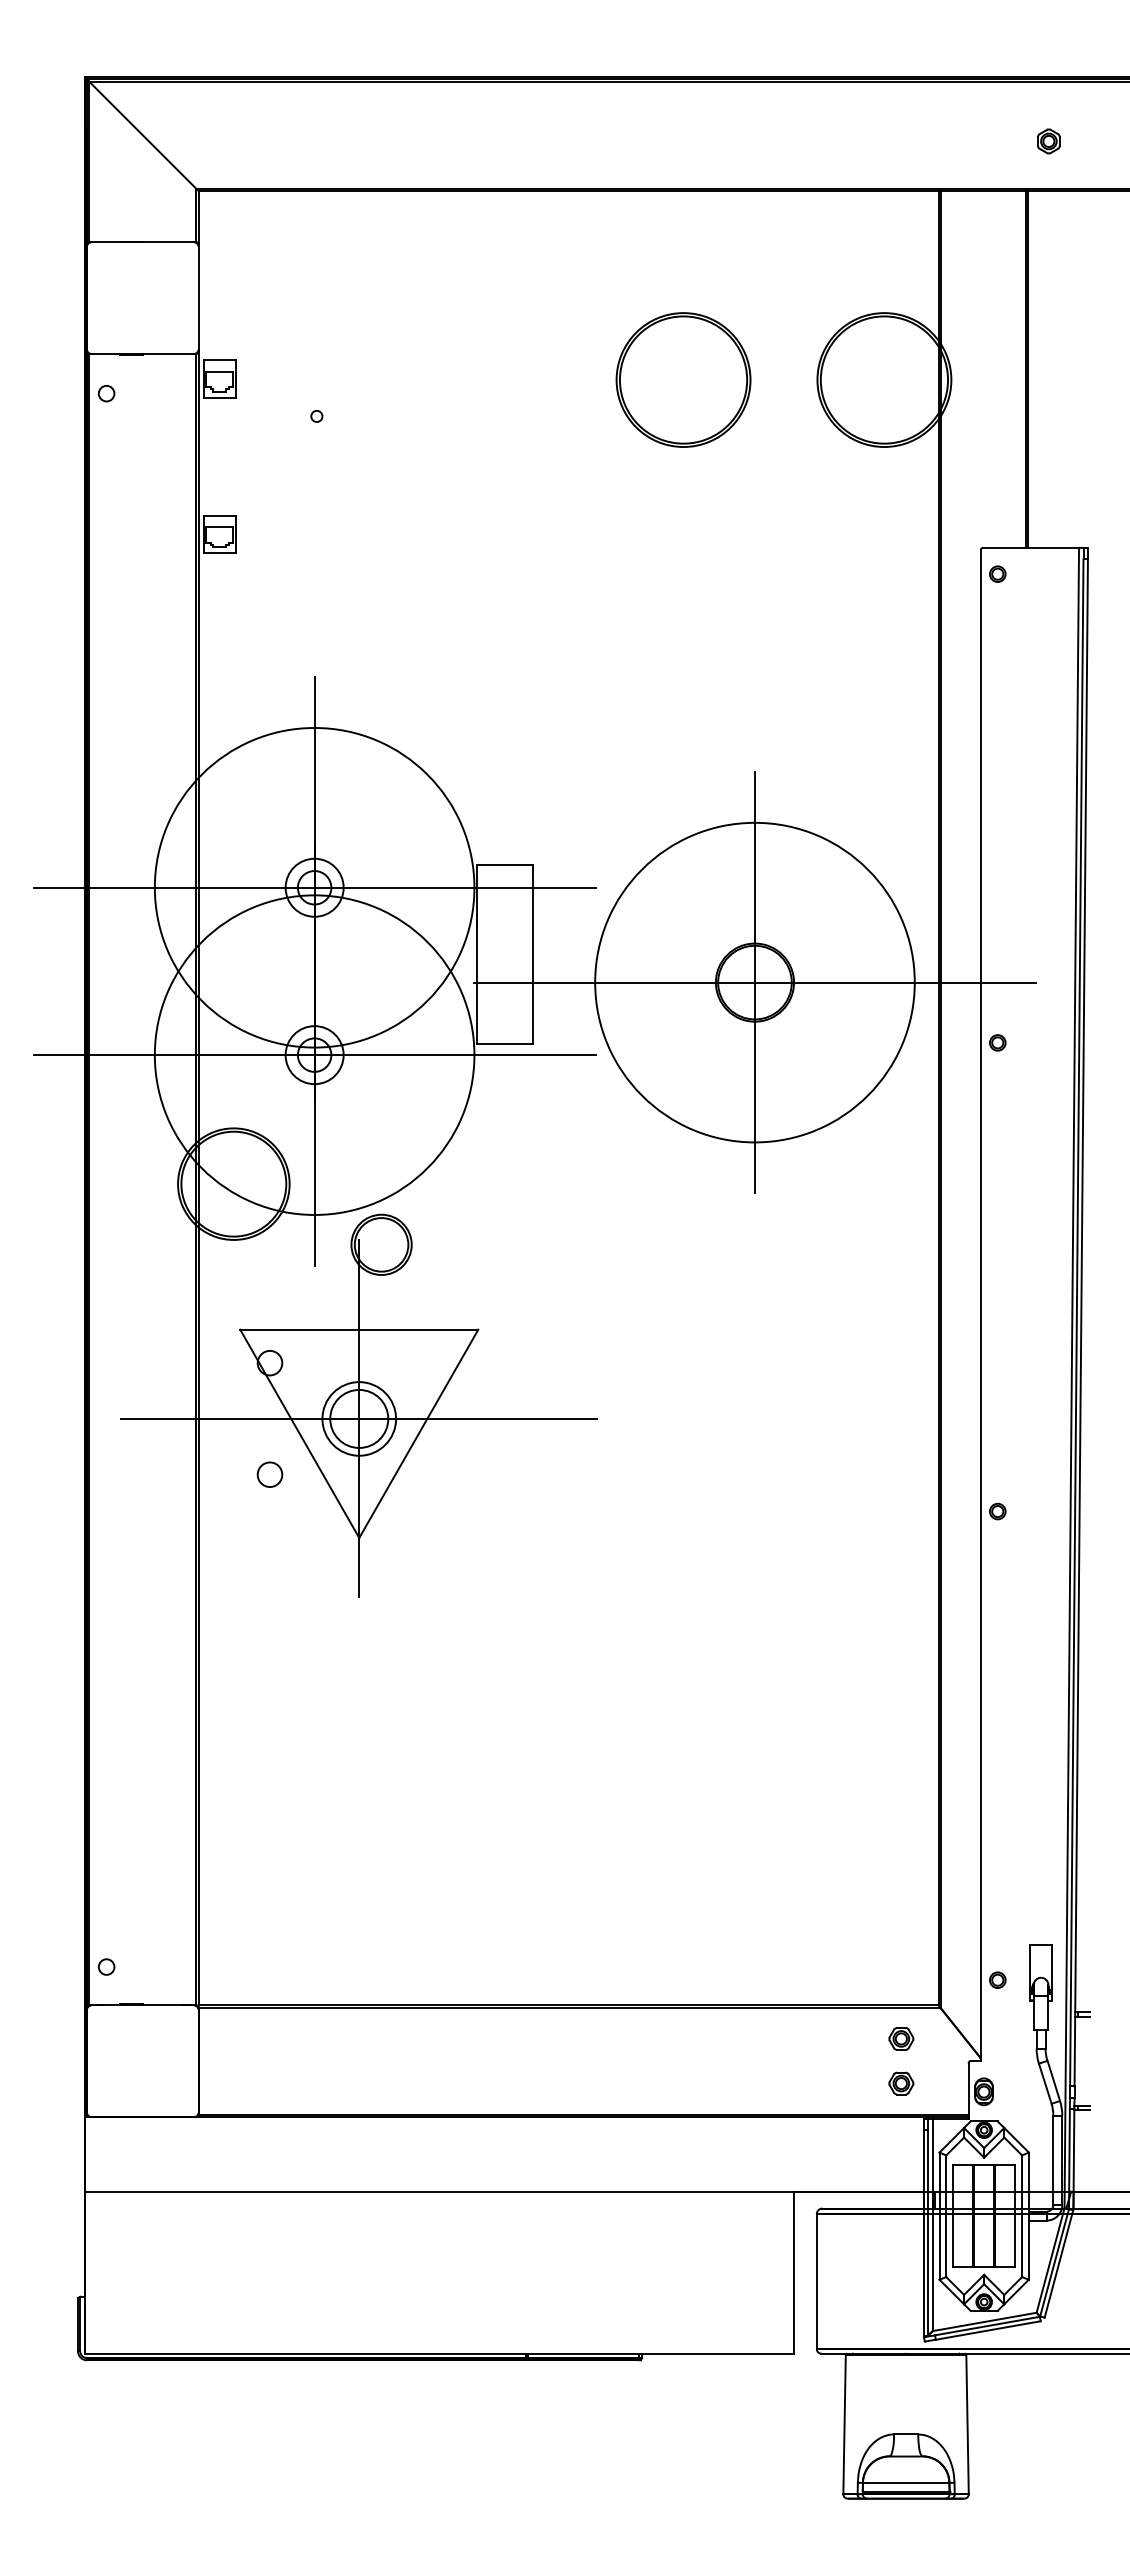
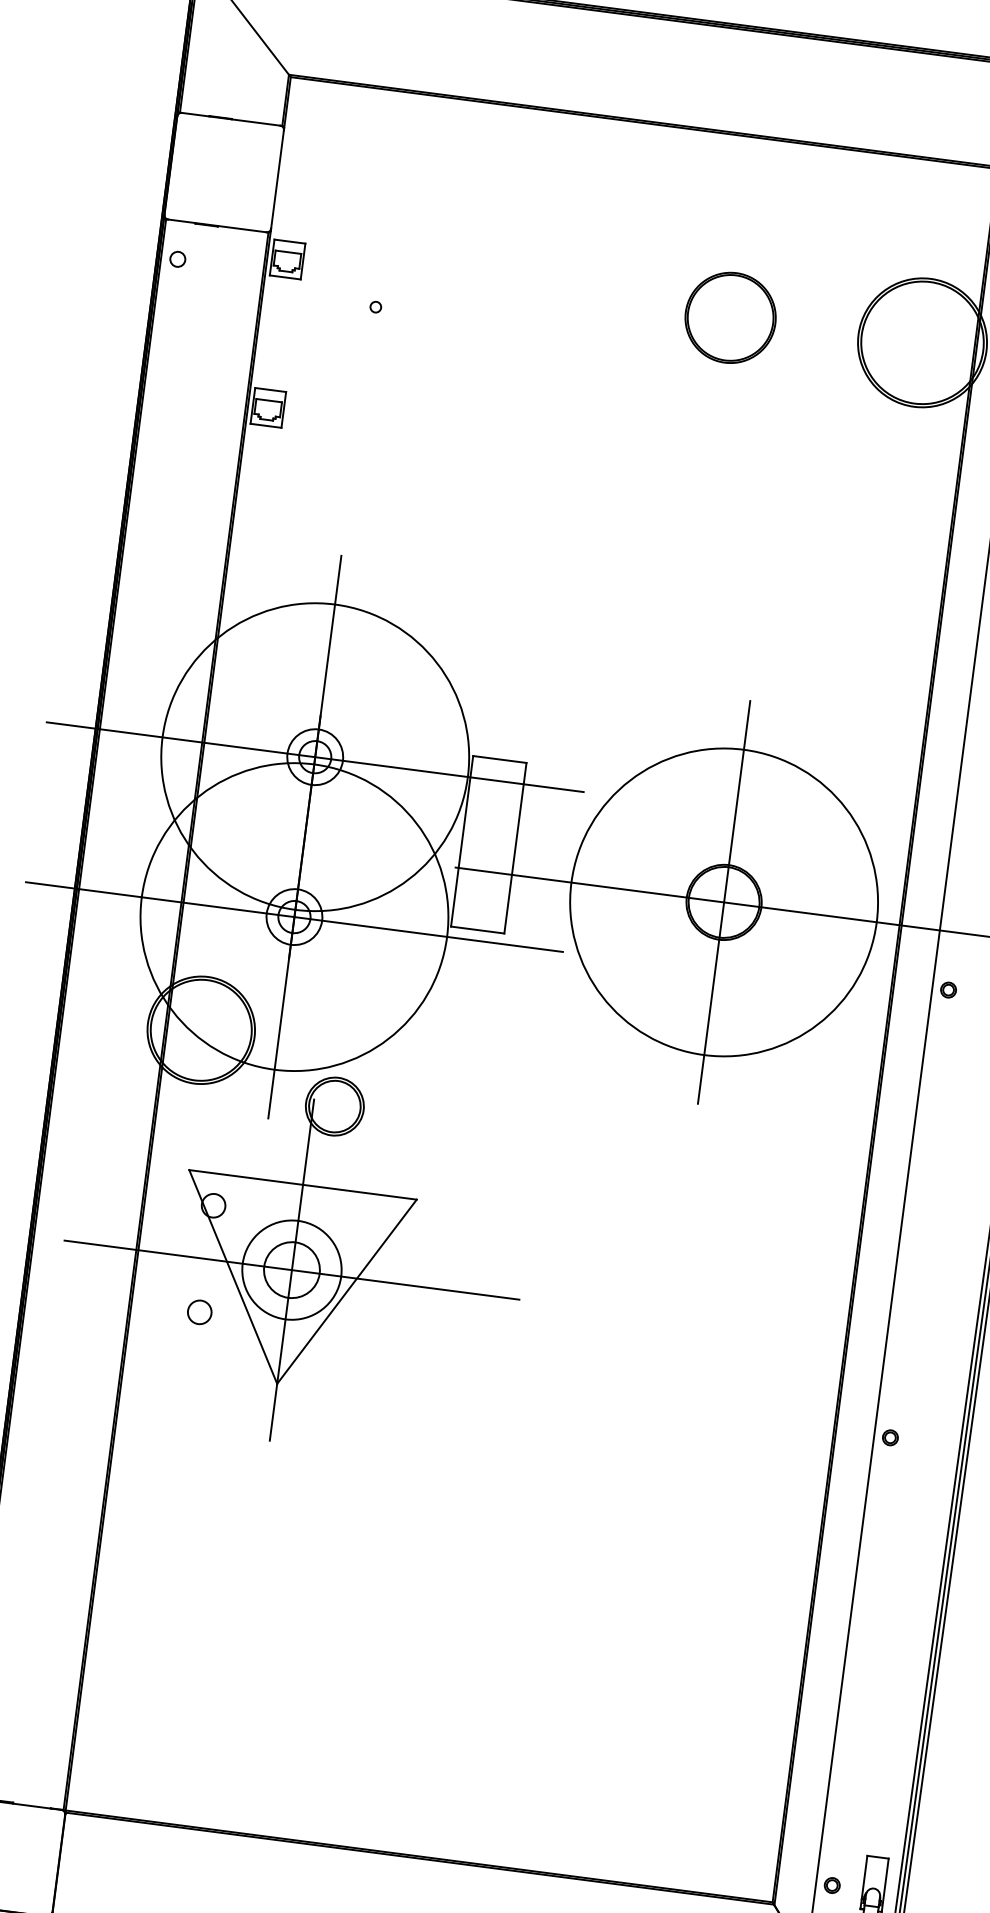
part: (683, 379) -> (730, 317), size x0.7
circle: (359, 1418) -> (292, 1269), size x1.4

